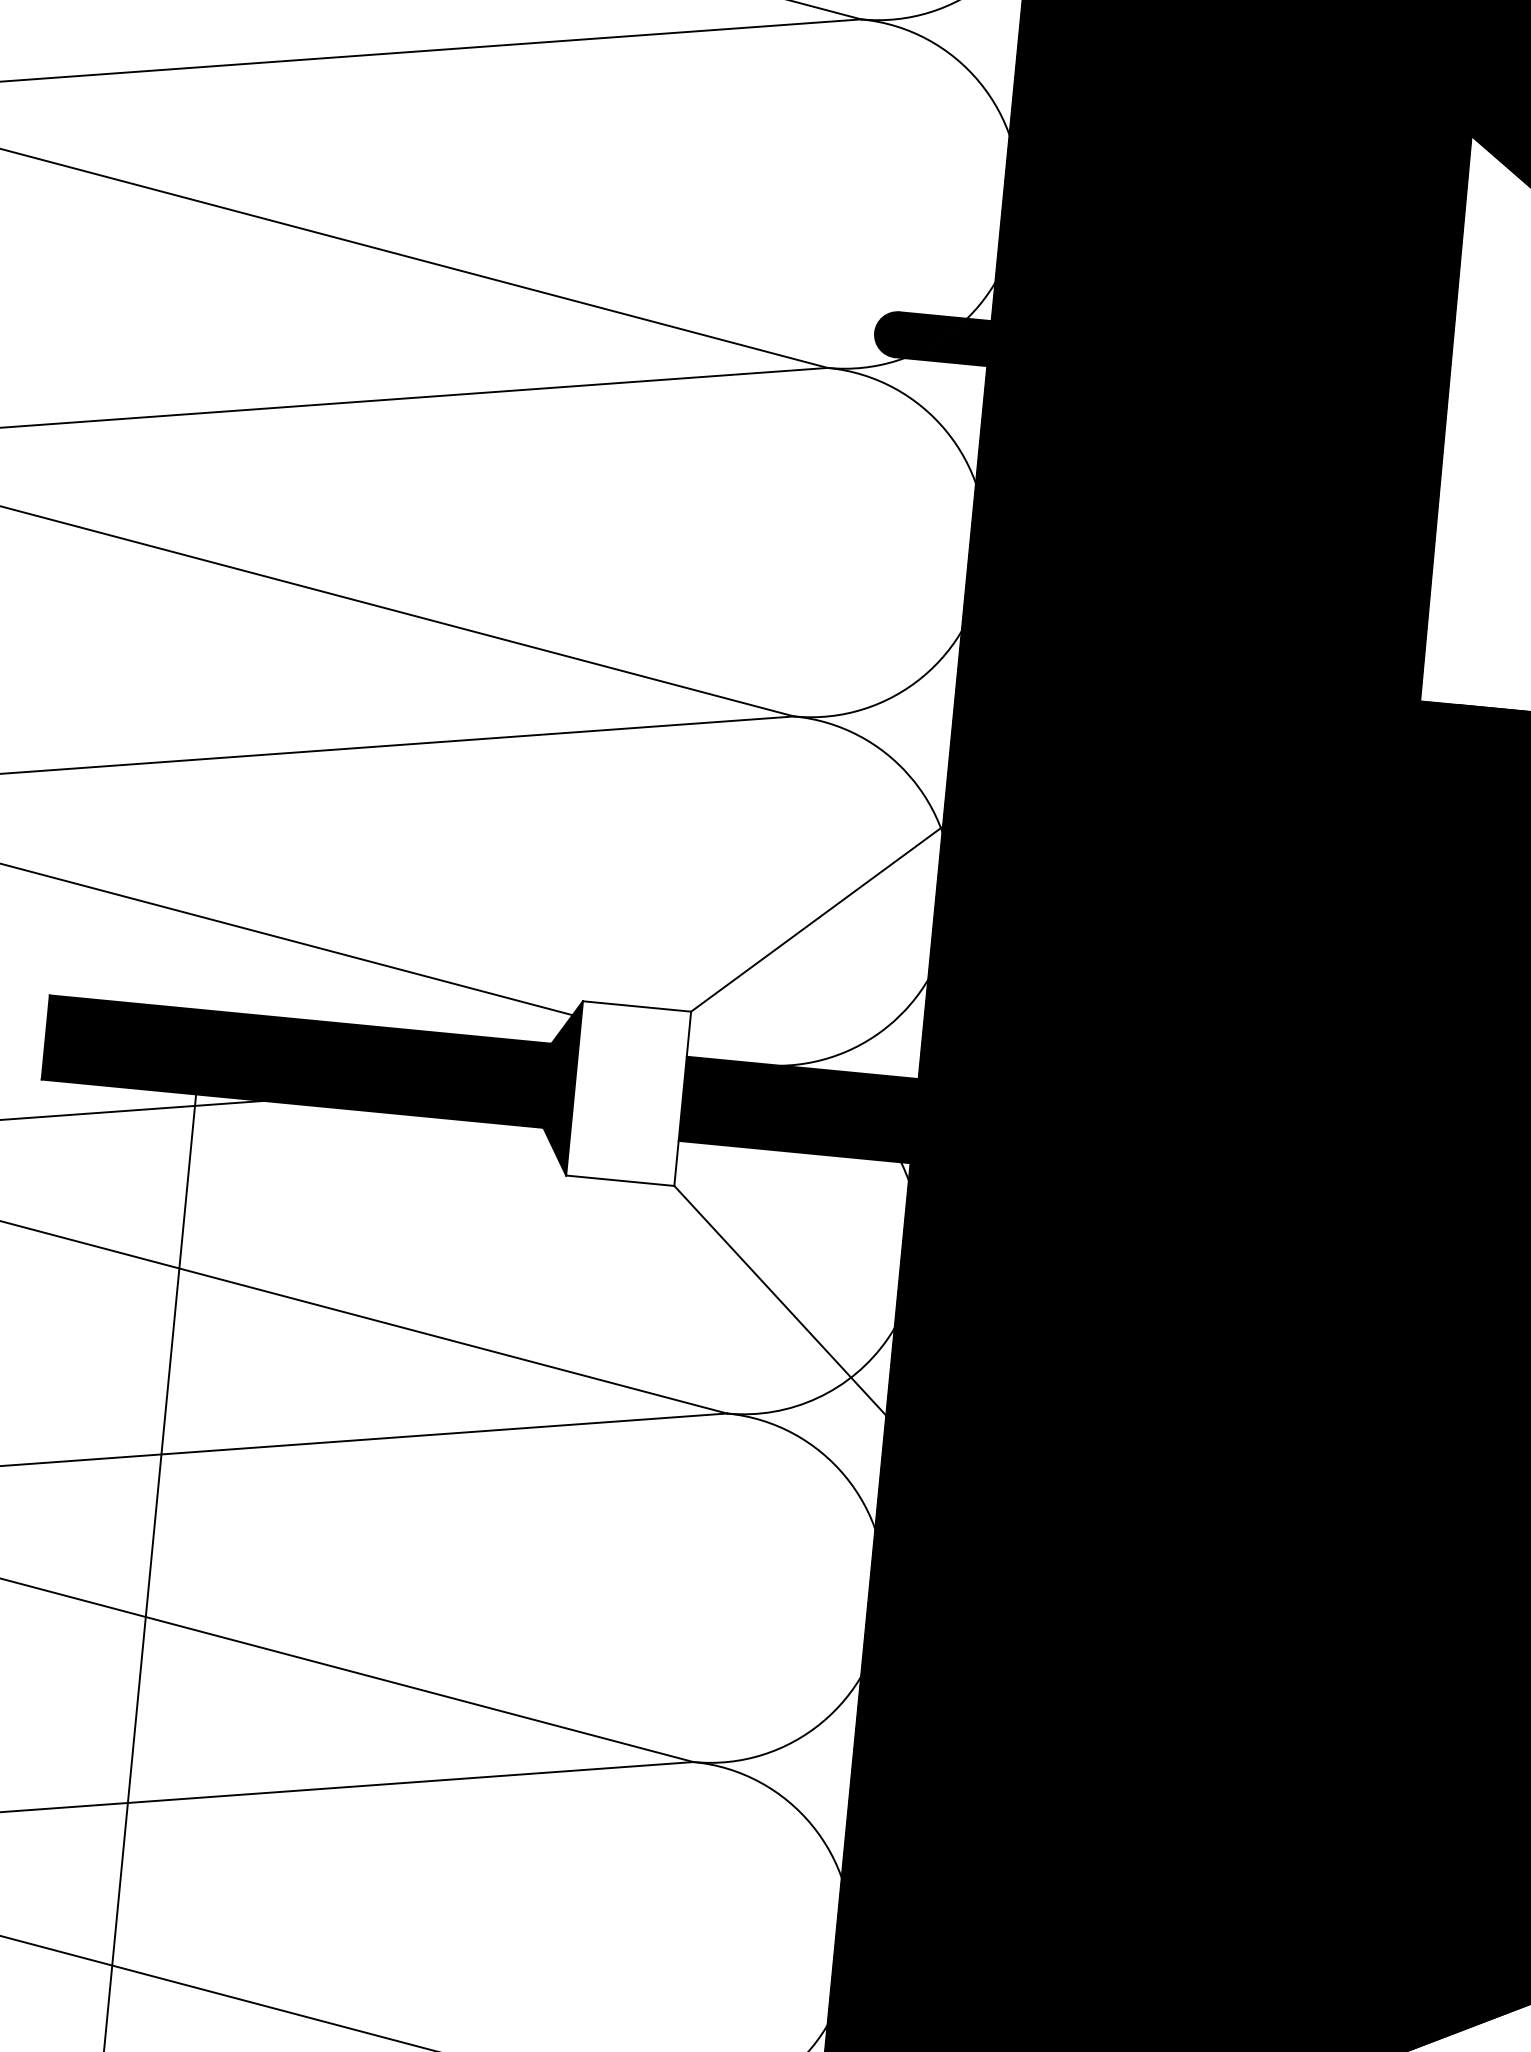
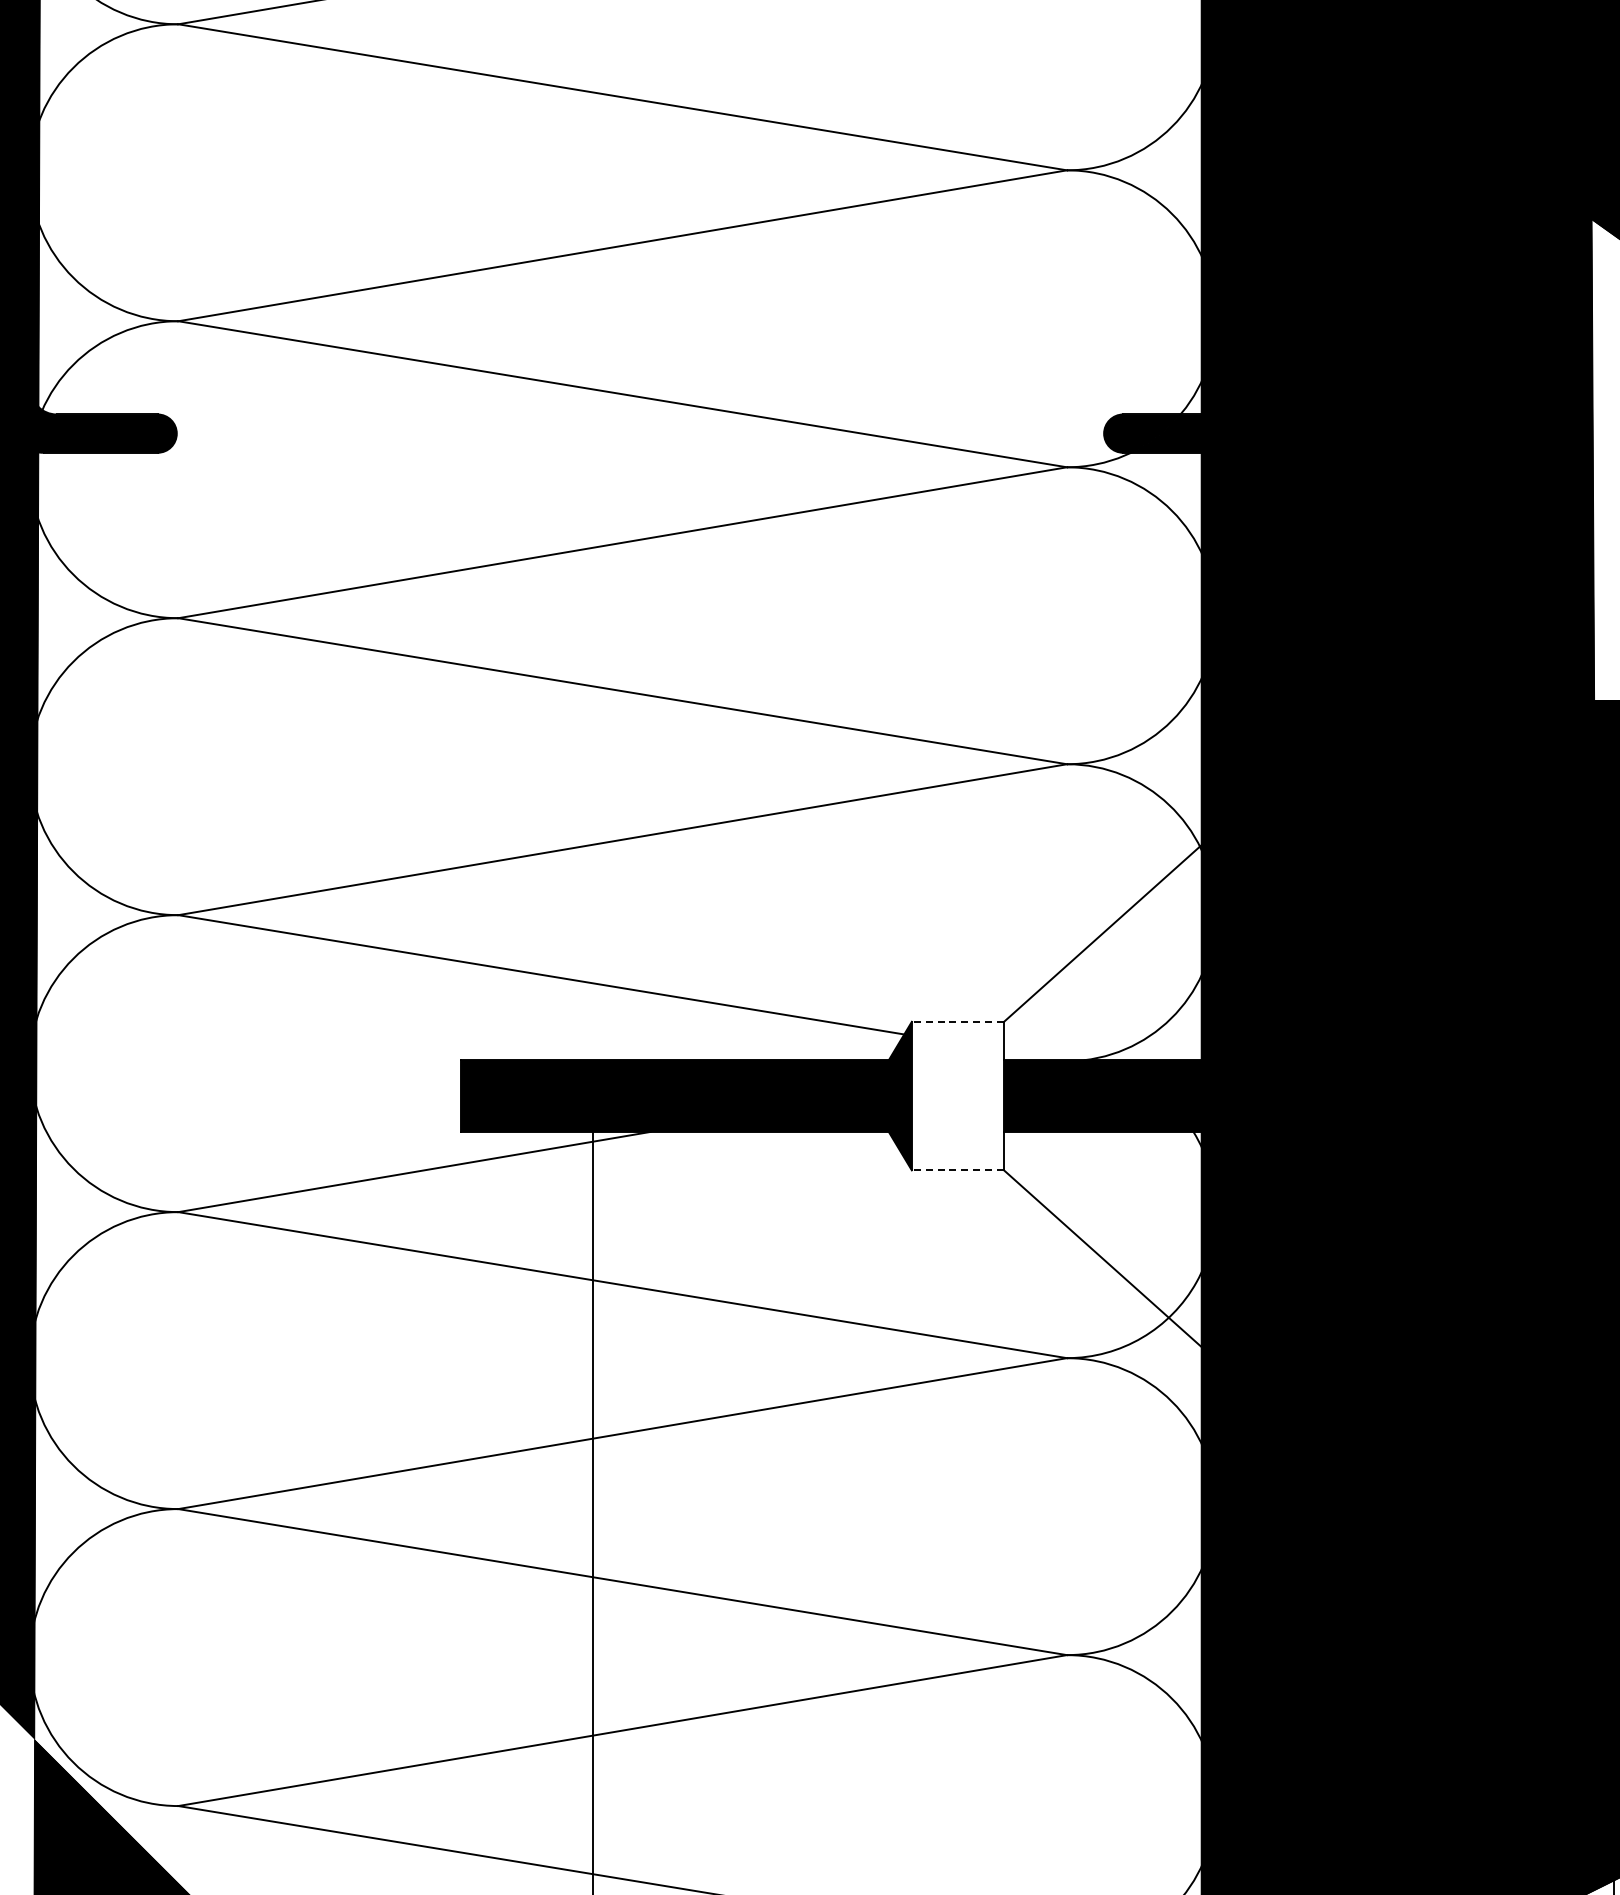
line: (636, 1006) -> (957, 1021), solid -> dashed
line: (619, 1180) -> (957, 1170), solid -> dashed

